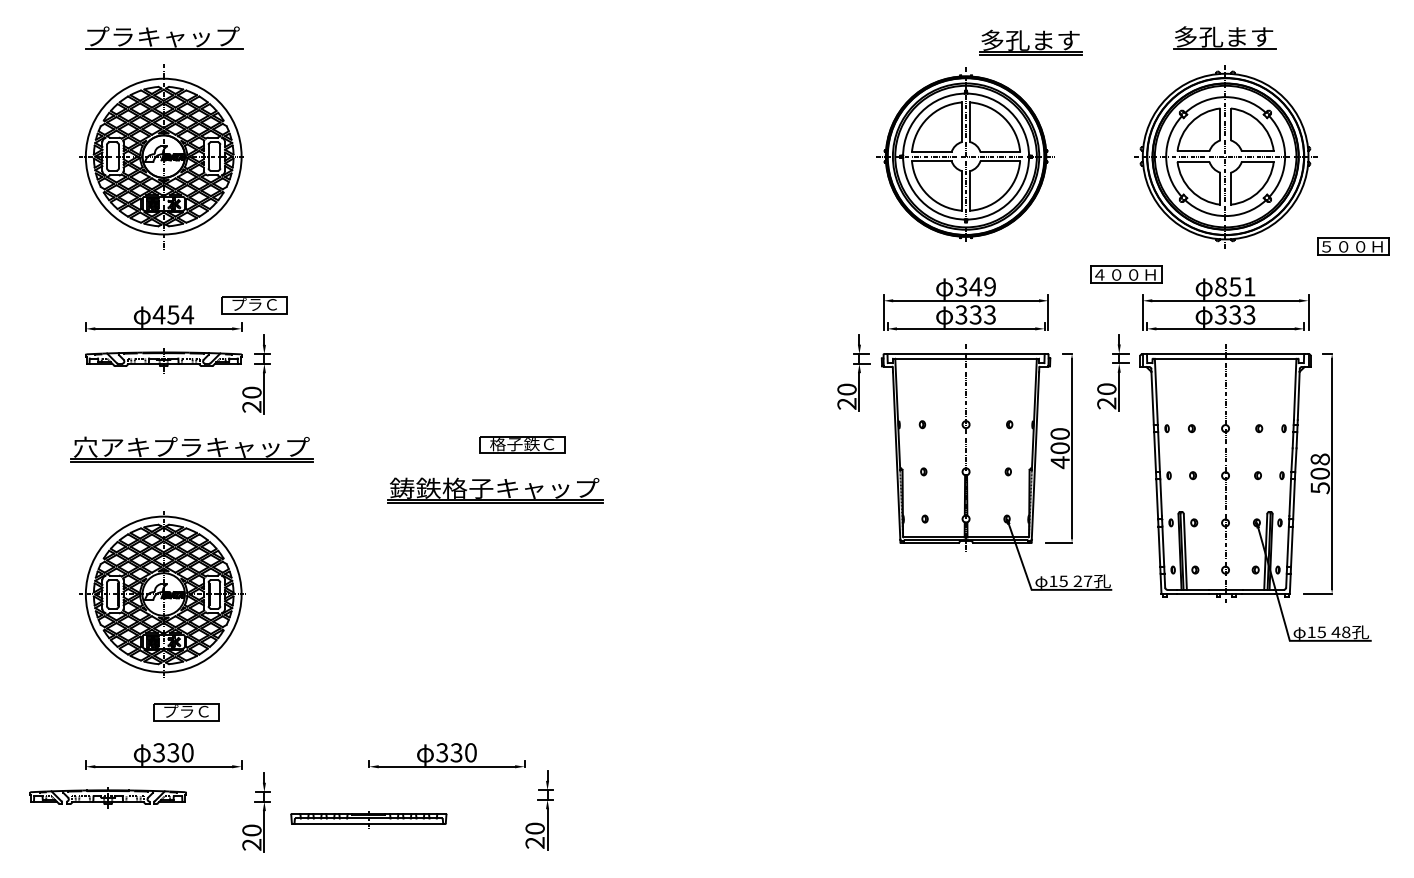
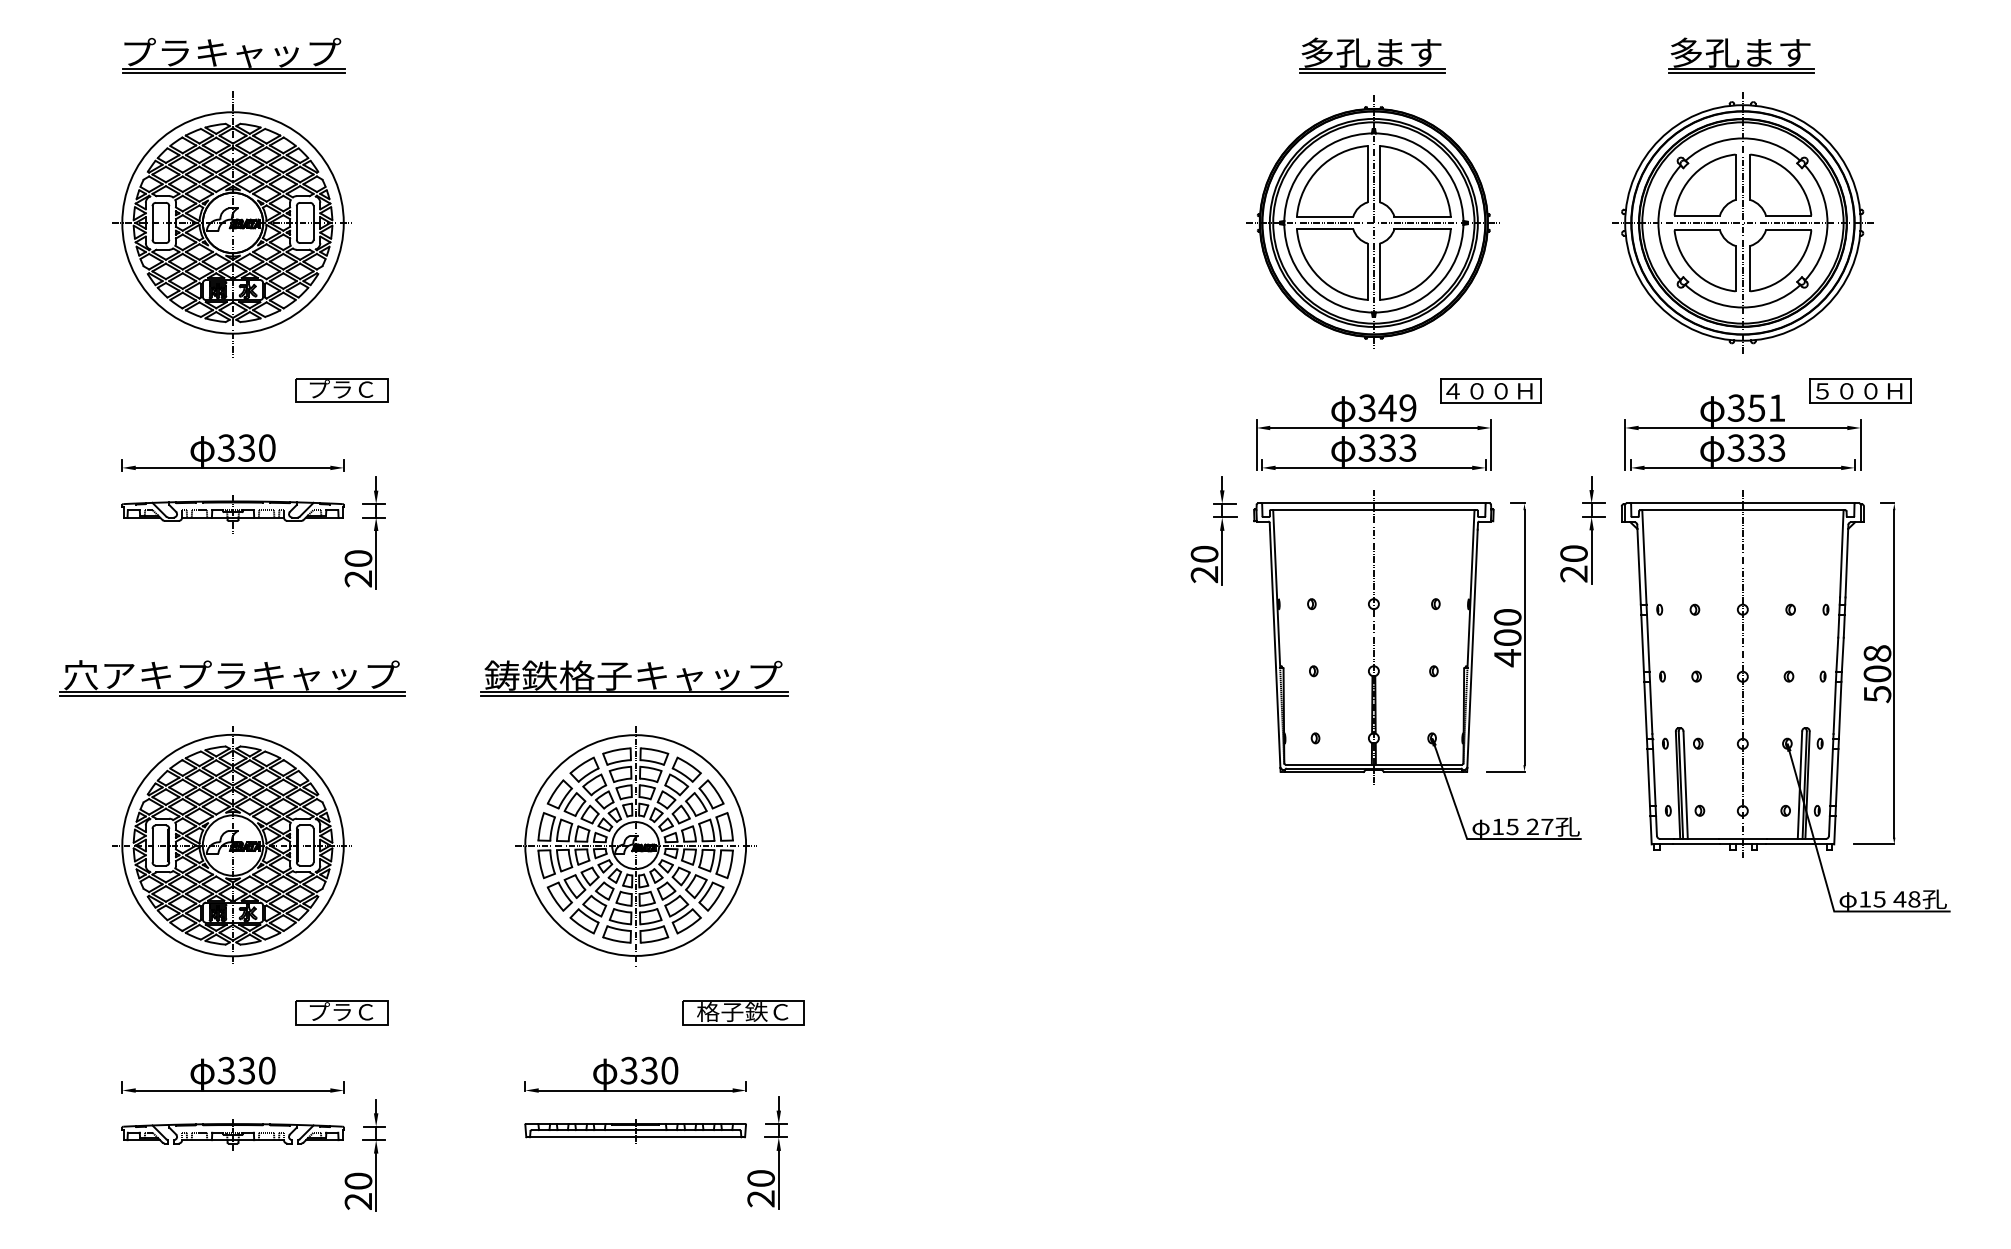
part: (1031, 42) -> (1372, 55), moved
line: (164, 51) -> (233, 73), added
line: (1224, 51) -> (1741, 73), added
part: (1353, 246) -> (1860, 390), moved
part: (1126, 274) -> (1490, 390), moved
text: (1220, 286) -> (1735, 407), 851 -> 351
part: (254, 305) -> (341, 390), moved
text: (173, 314) -> (246, 447), 454 -> 330
part: (522, 444) -> (743, 1012), moved
part: (192, 449) -> (232, 678), moved
part: (495, 490) -> (634, 678), moved
part: (446, 595) -> (635, 846), added
part: (186, 711) -> (341, 1012), moved
part: (107, 797) -> (232, 1134), moved
part: (368, 819) -> (635, 1131), moved

